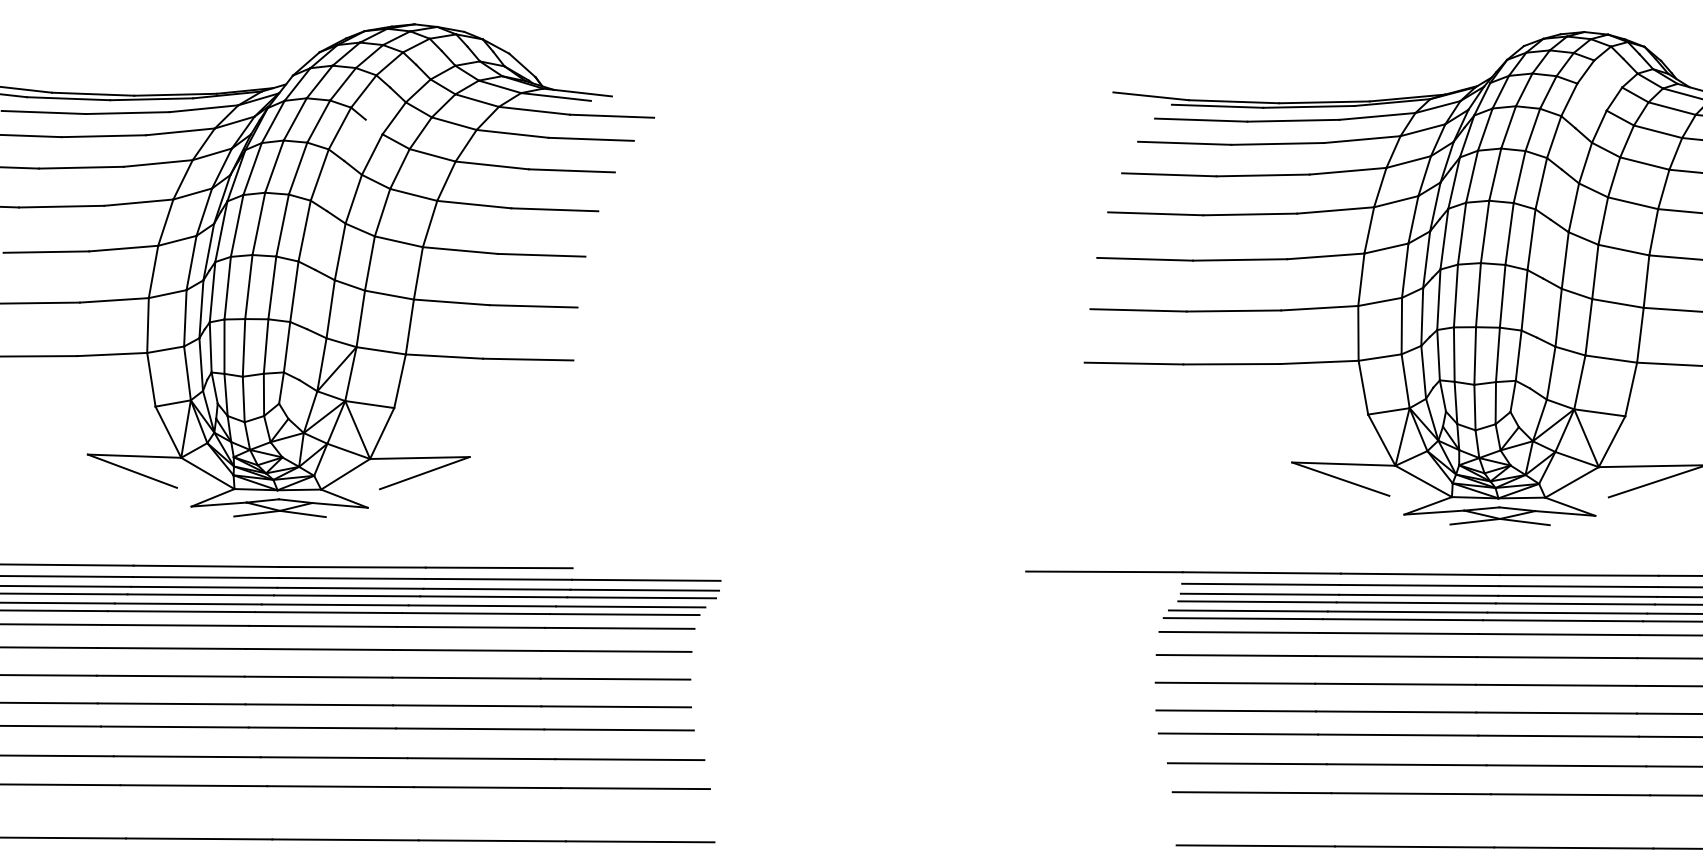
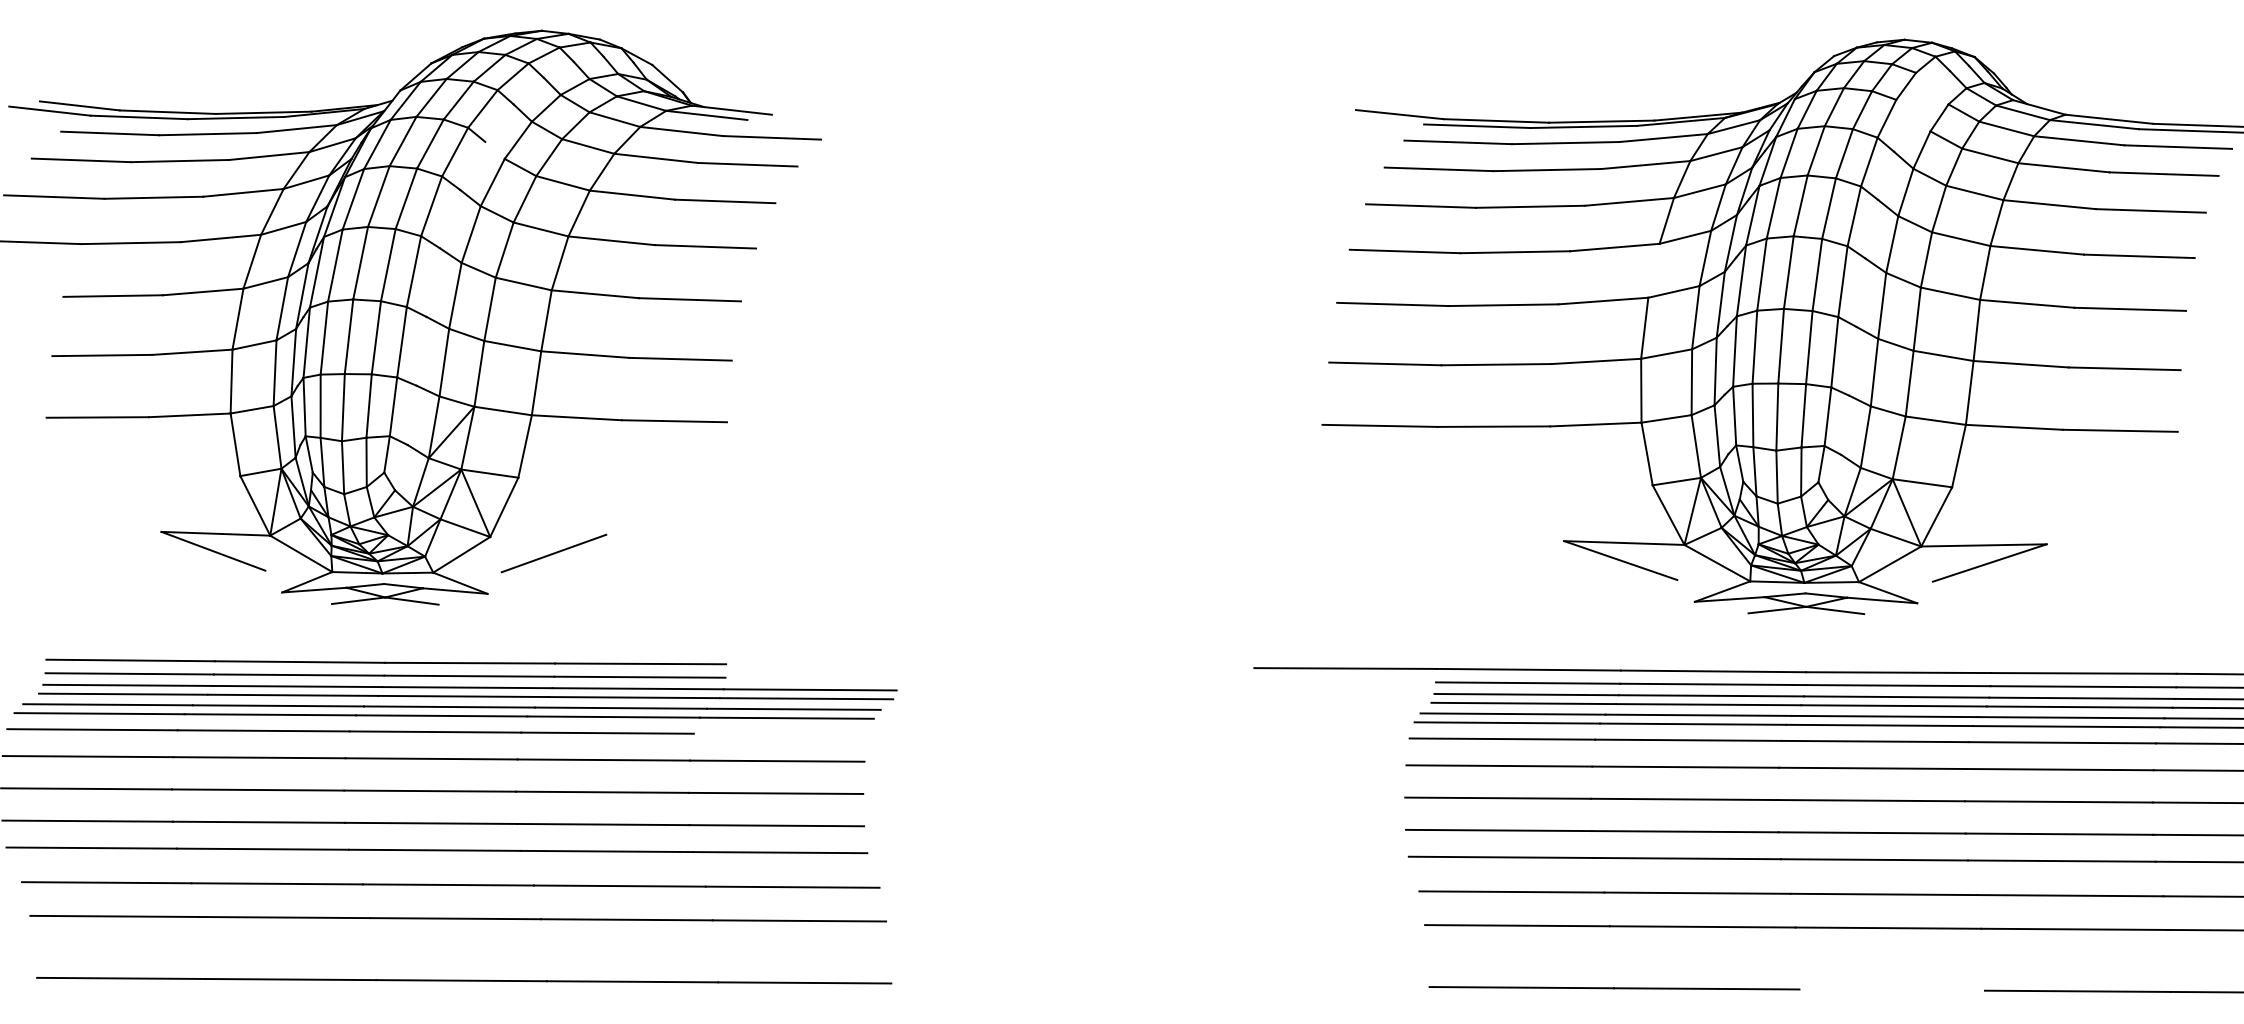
line: (1368, 230) -> (1653, 270), removed
line: (420, 457) -> (548, 535), removed
line: (645, 579) -> (811, 677), removed
line: (619, 627) -> (780, 733), removed
line: (1573, 847) -> (1891, 989), removed

